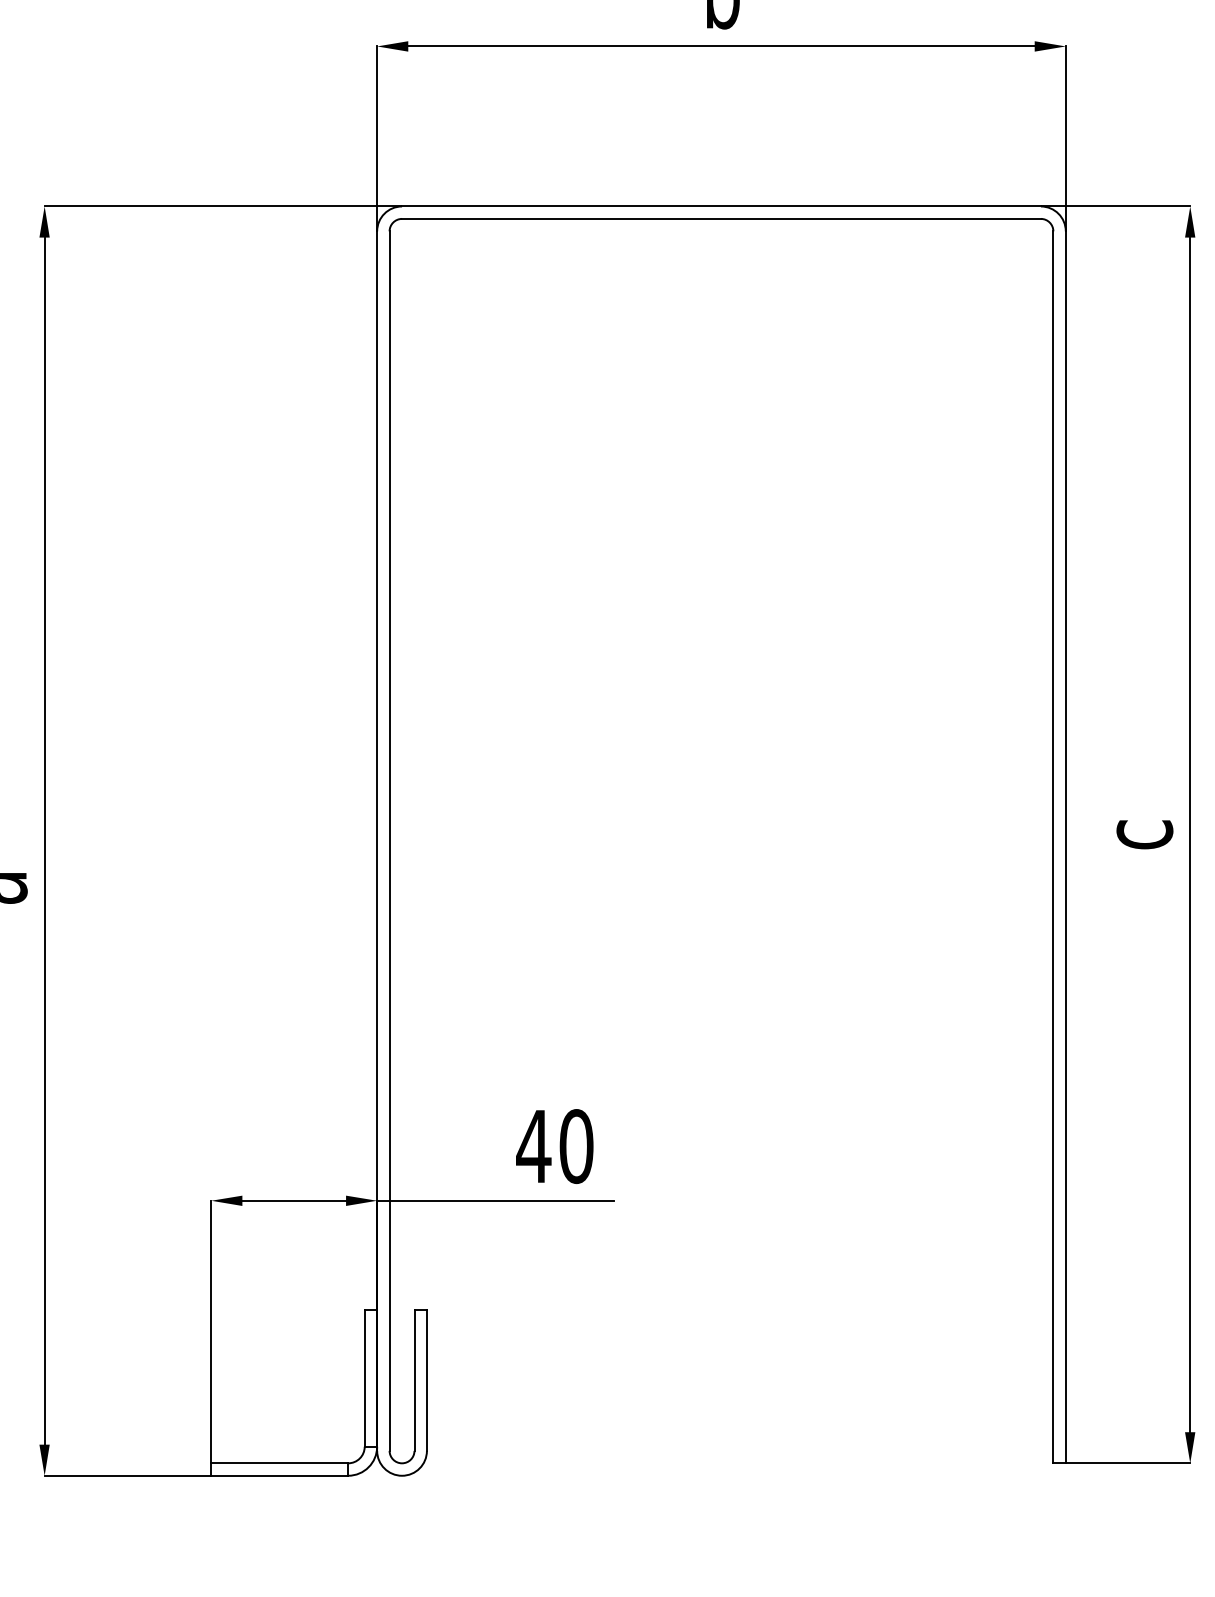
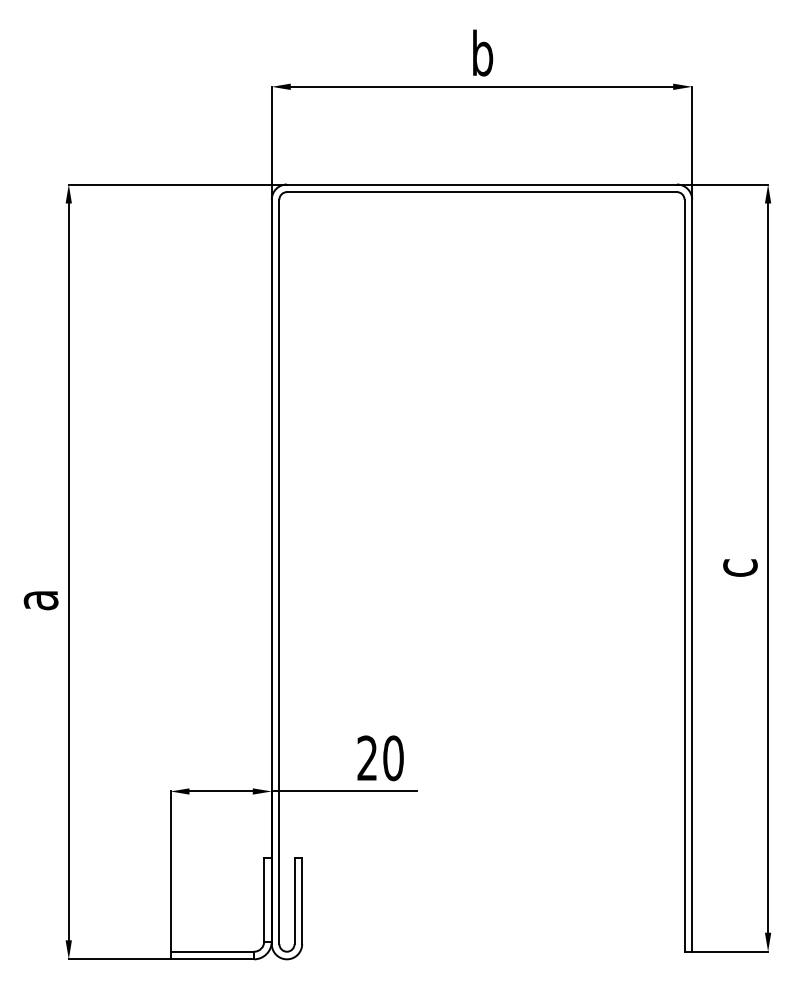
text: (533, 1145) -> (367, 757), 40 -> 20

